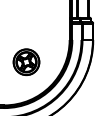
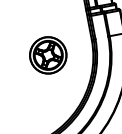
part: (26, 61) -> (48, 54), moved

